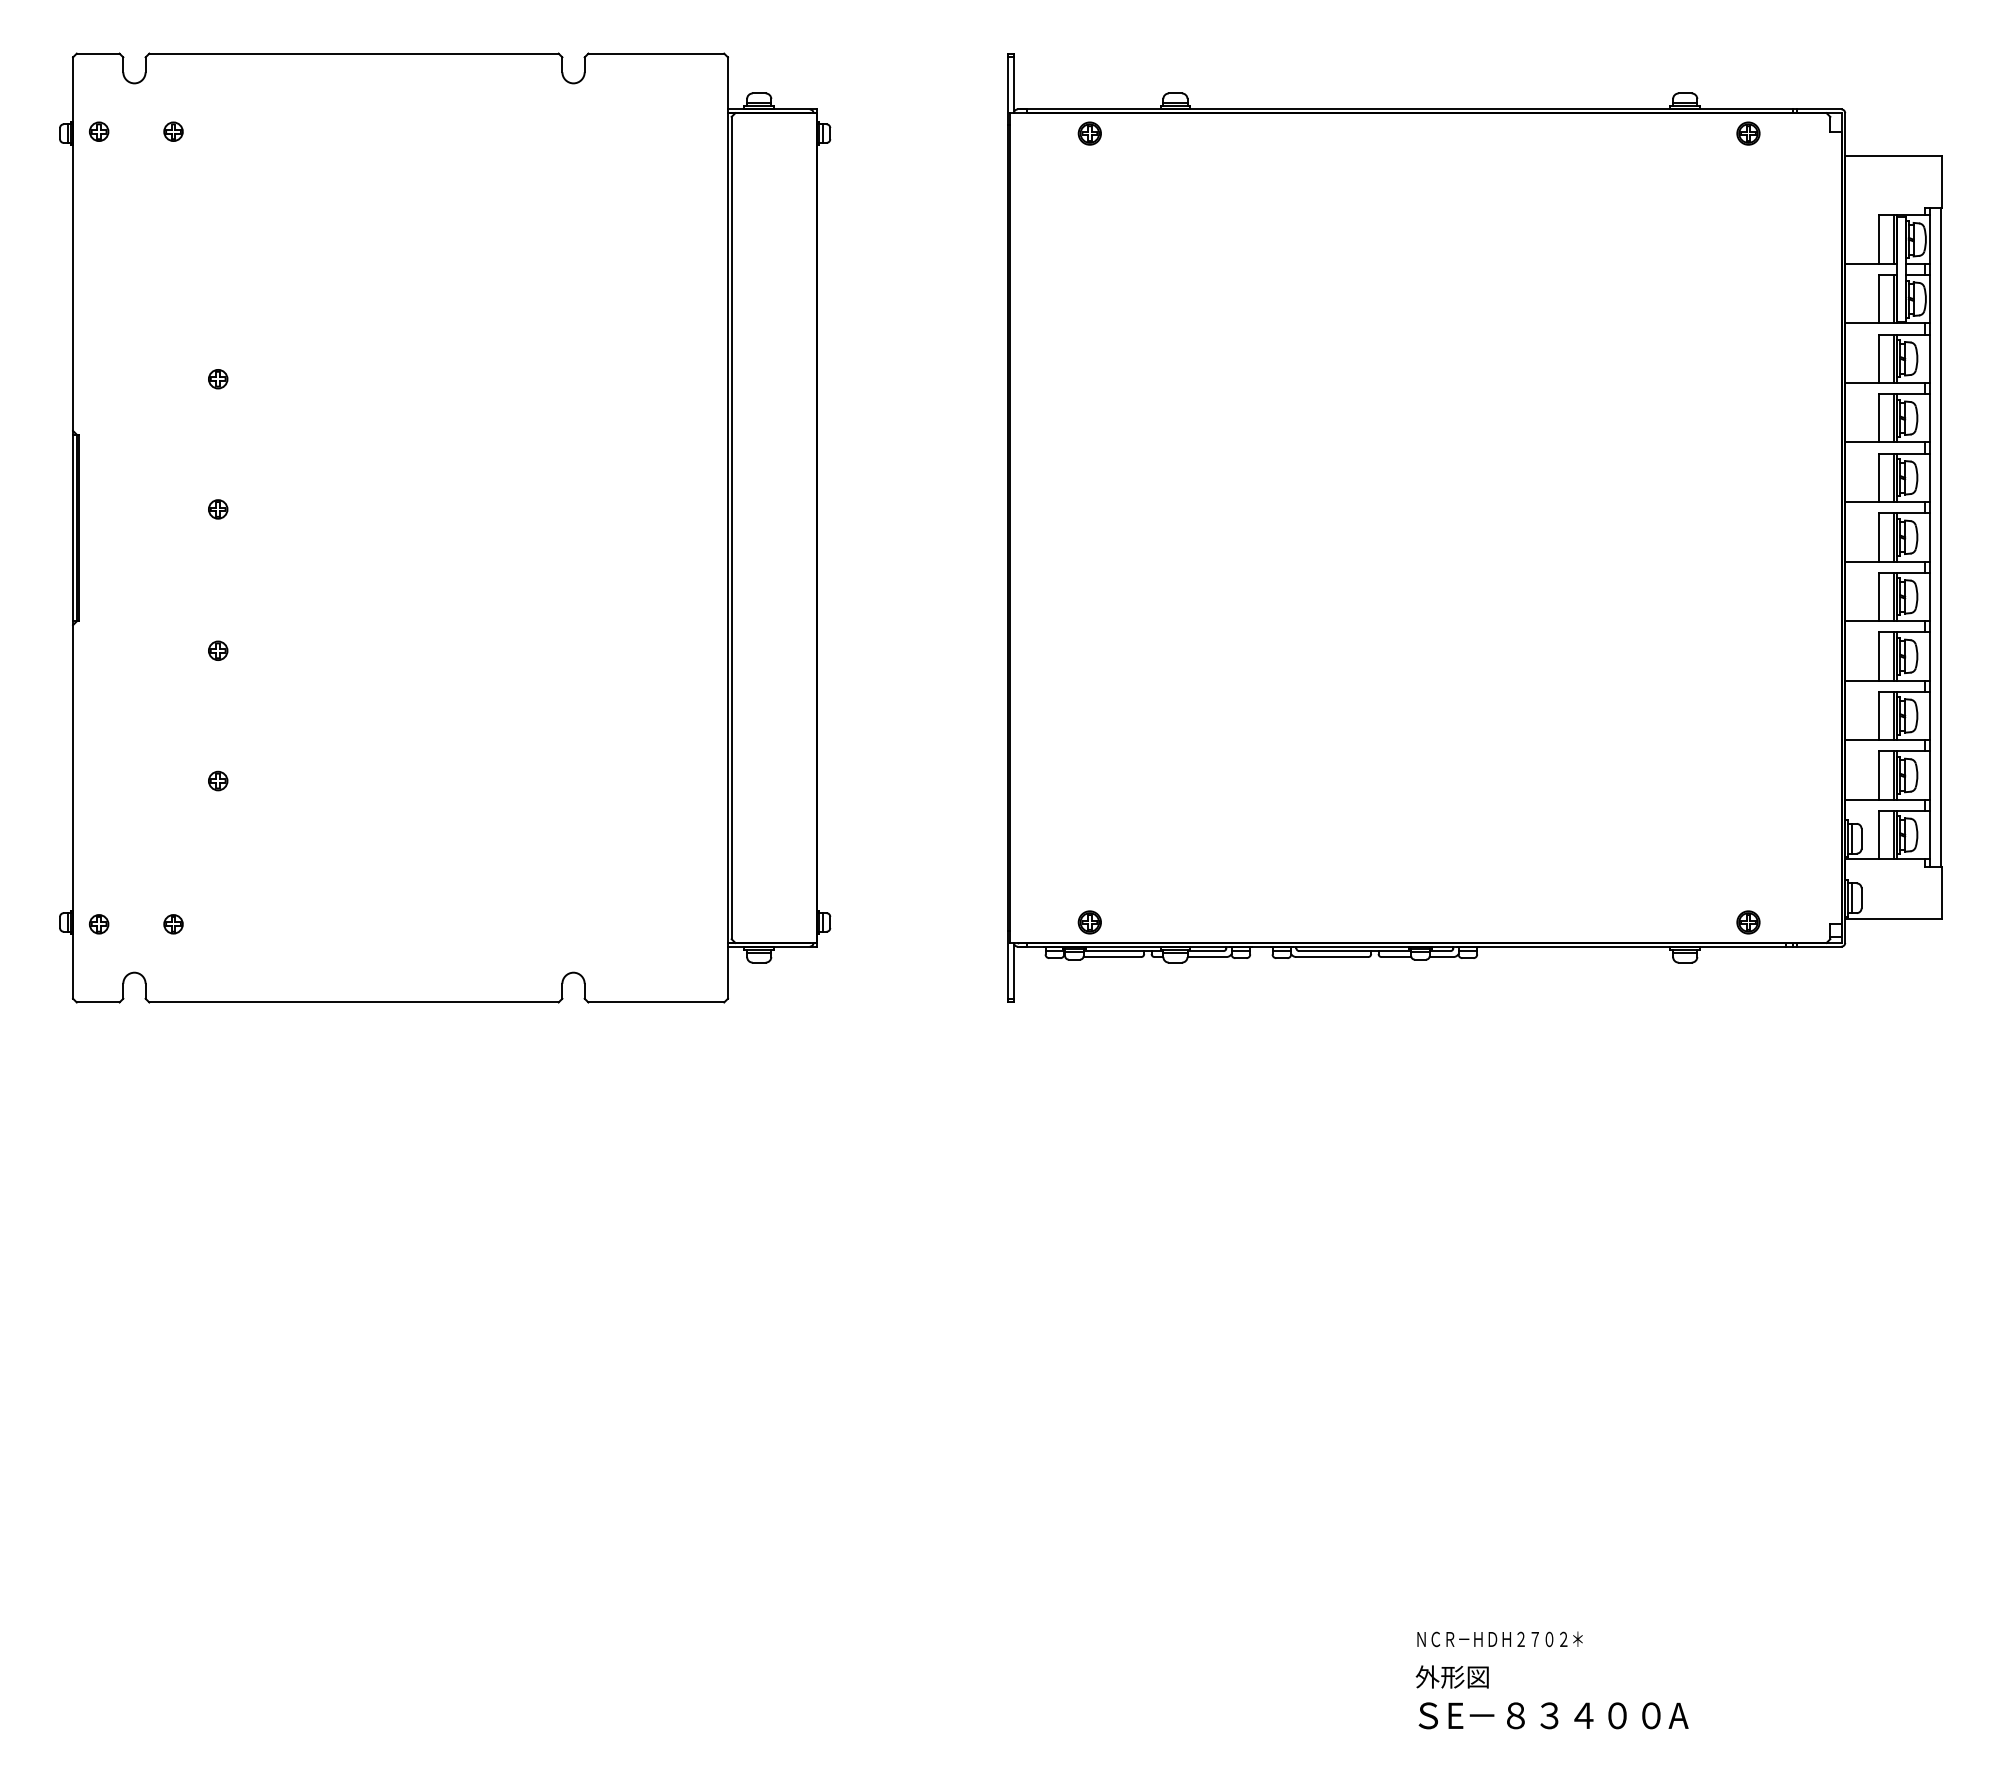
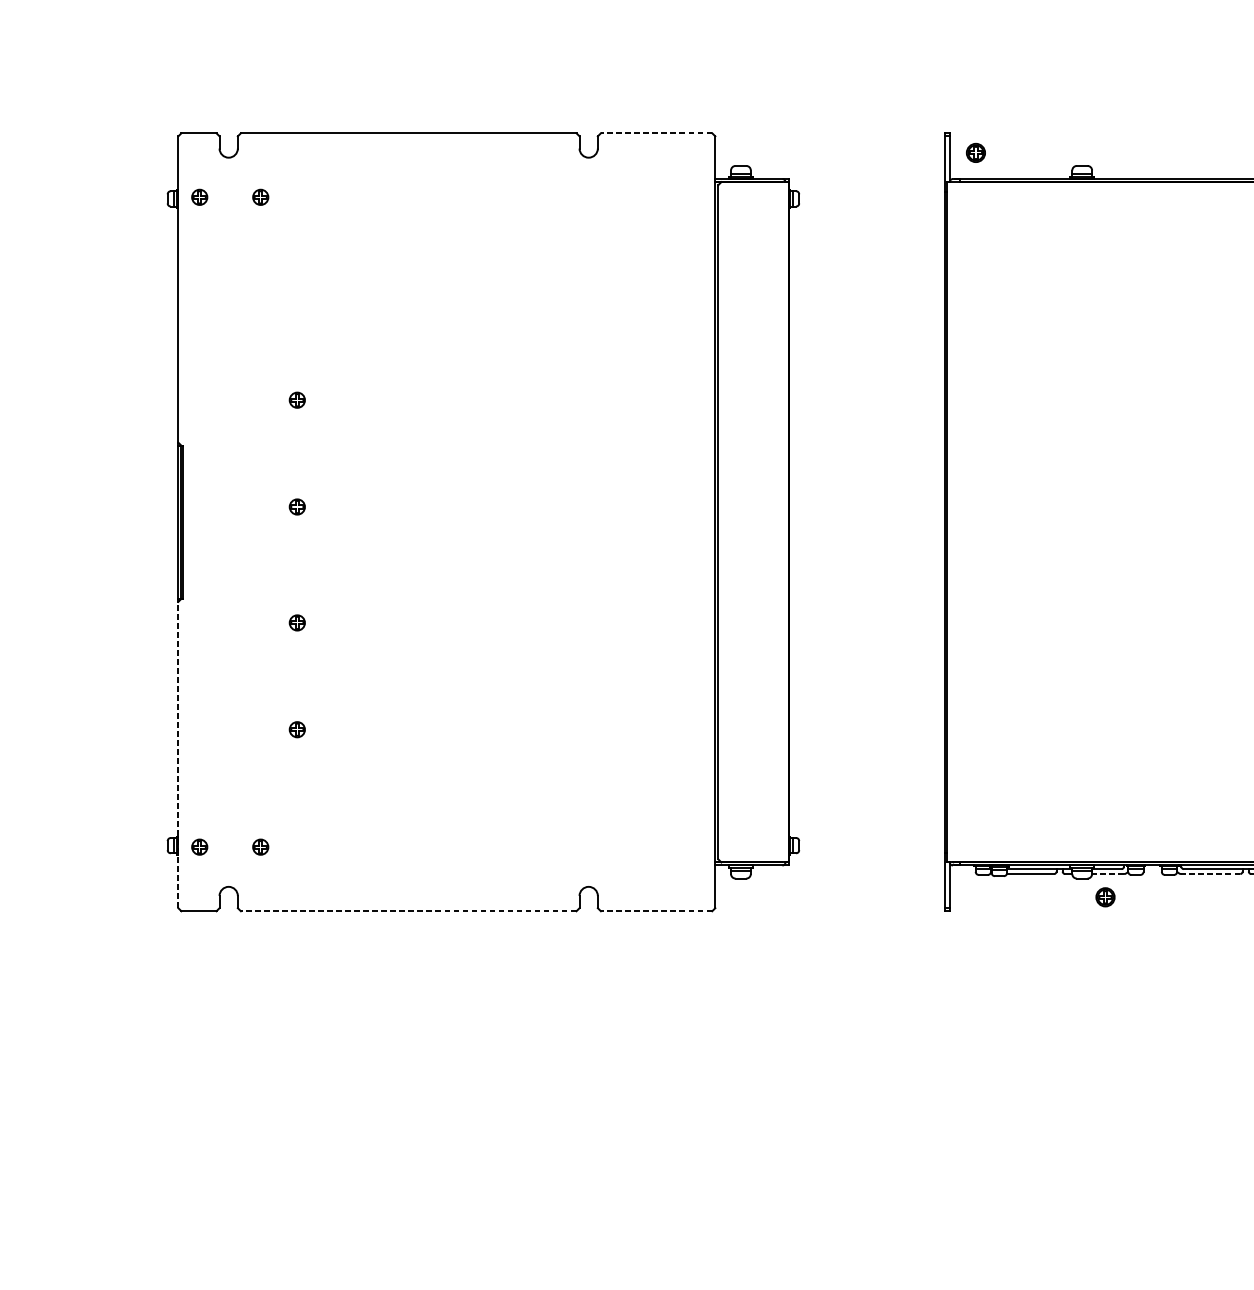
line: (656, 53) -> (656, 133), solid -> dashed
part: (1089, 133) -> (975, 152), moved
line: (73, 811) -> (178, 754), solid -> dashed
part: (1089, 922) -> (1105, 897), moved
line: (1206, 957) -> (1107, 874), solid -> dashed
line: (1332, 957) -> (1210, 874), solid -> dashed
line: (354, 1002) -> (409, 911), solid -> dashed
line: (656, 1002) -> (656, 911), solid -> dashed

